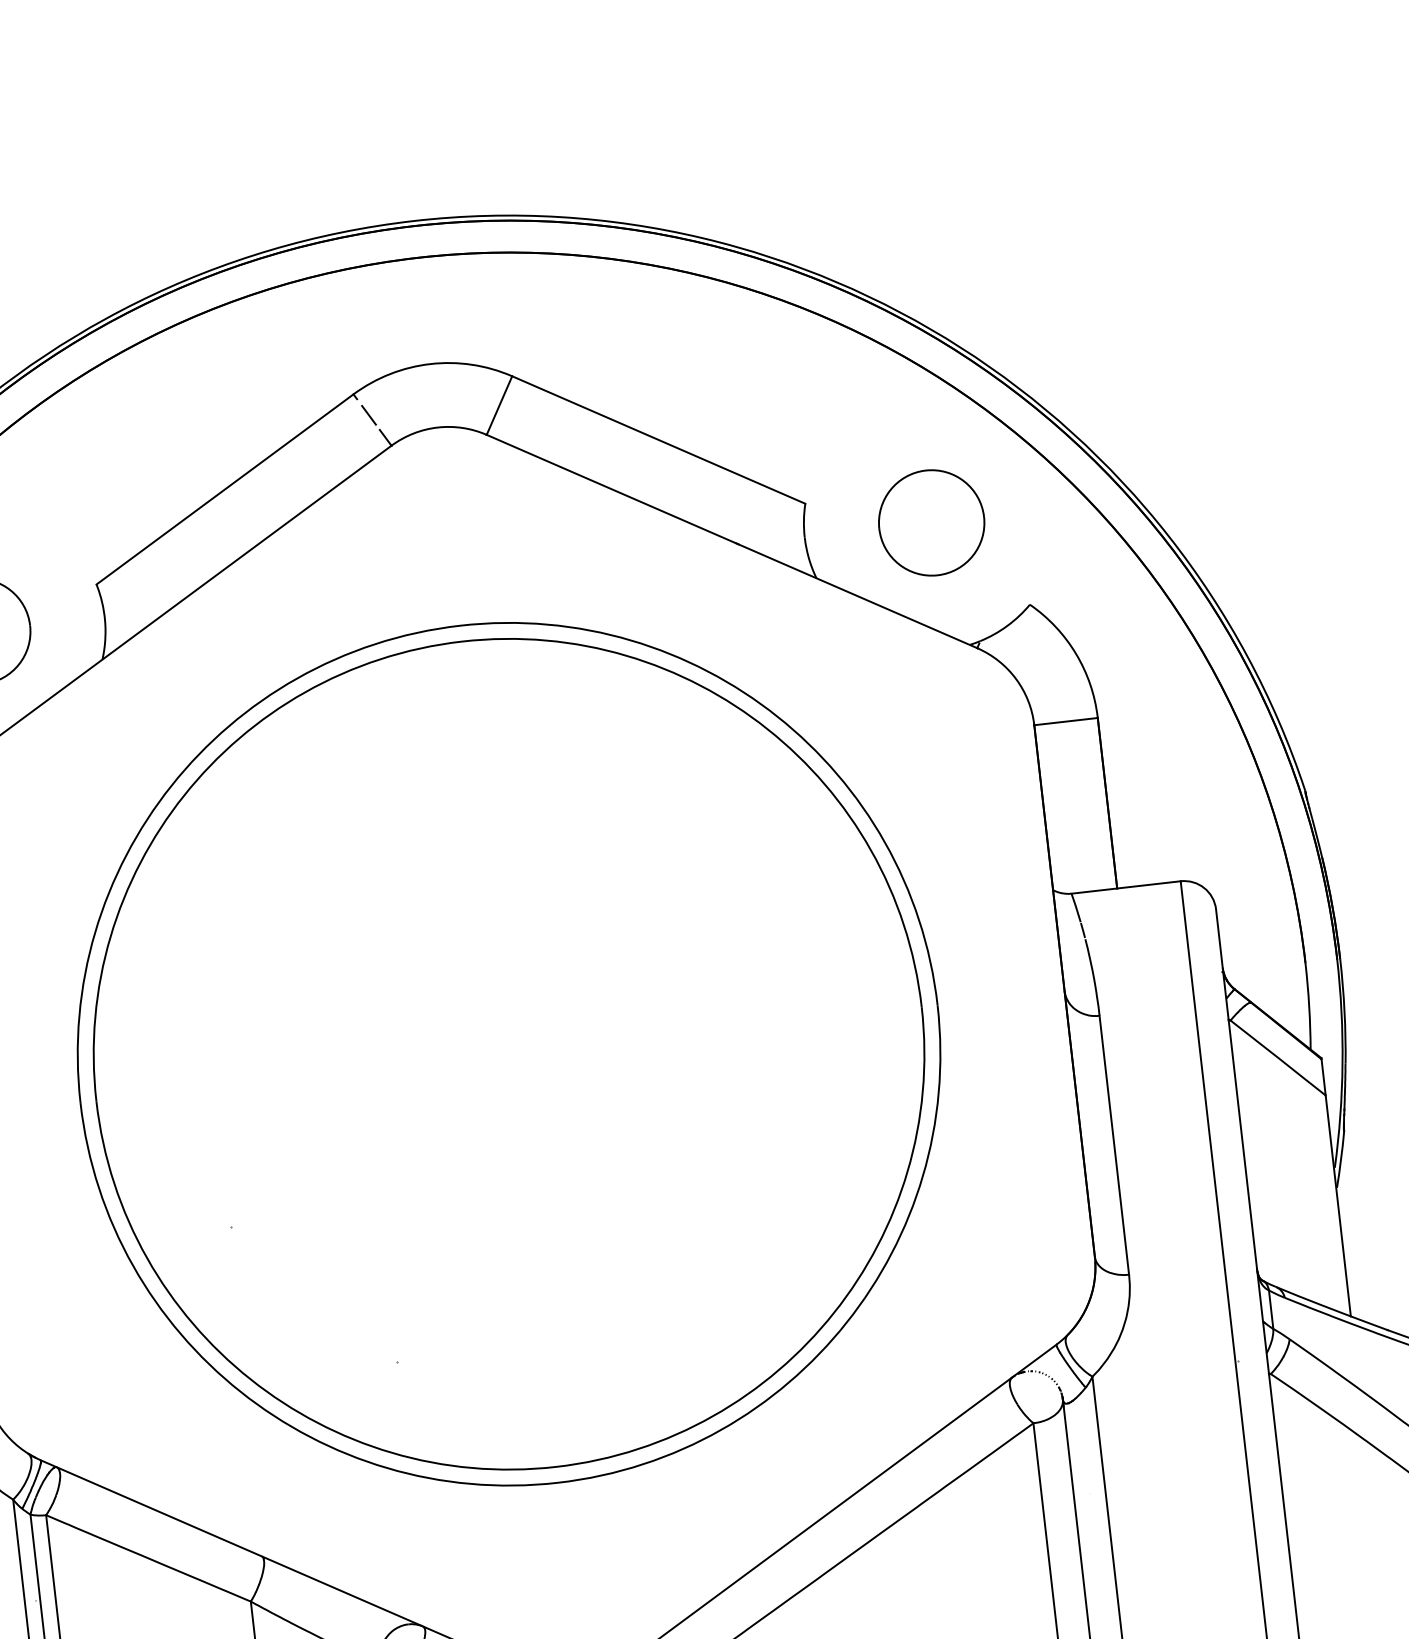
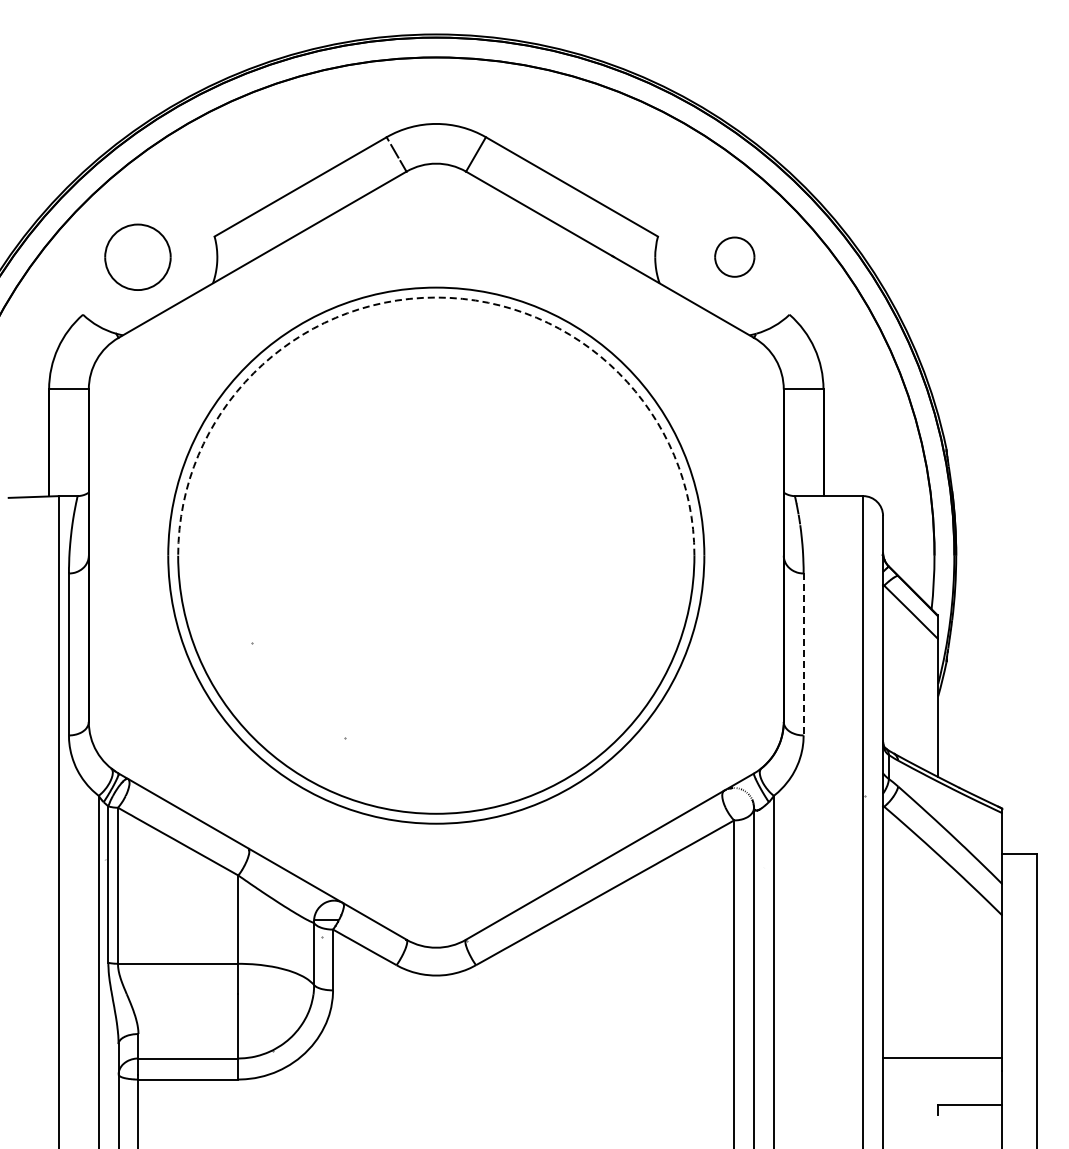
part: (931, 521) -> (734, 256), size x0.6
arc: (462, 641) -> (436, 297), solid -> dashed
line: (1114, 1145) -> (803, 654), solid -> dashed

